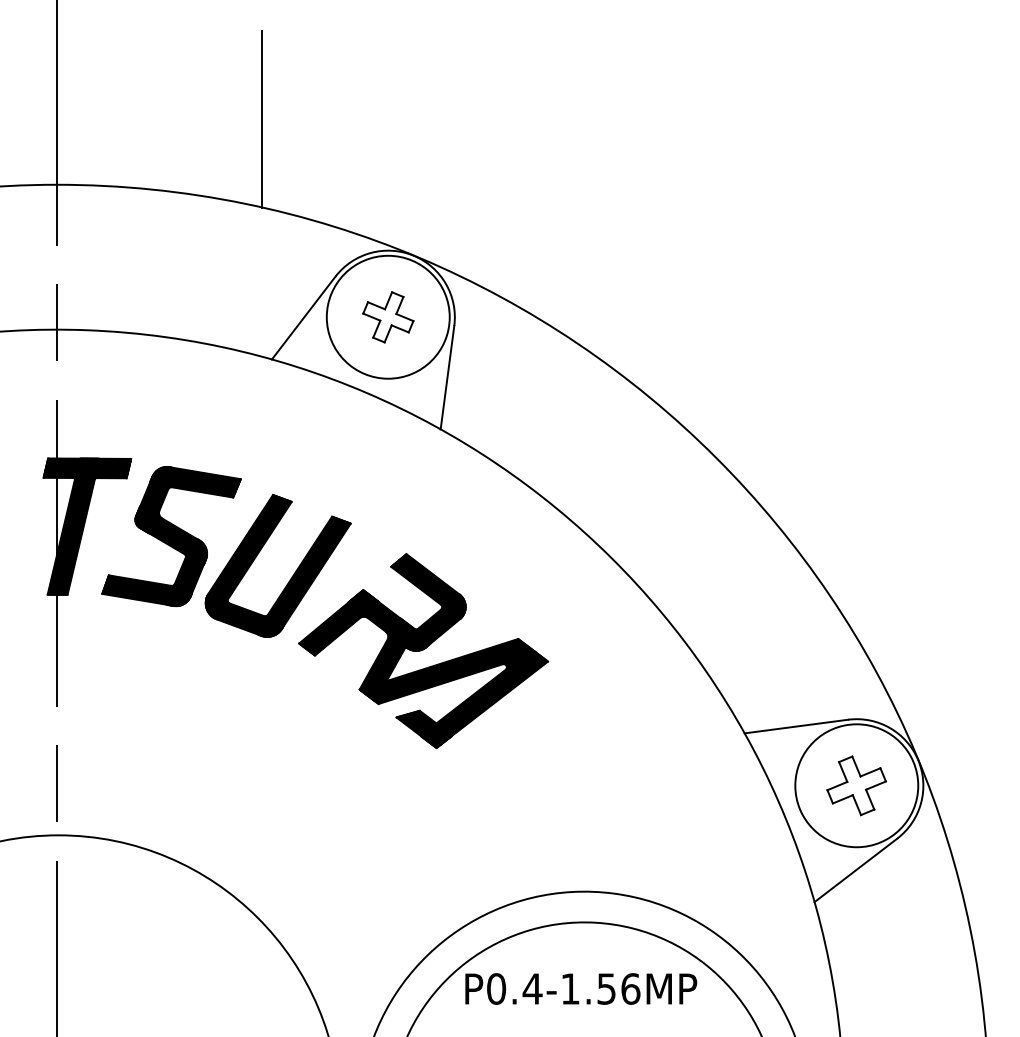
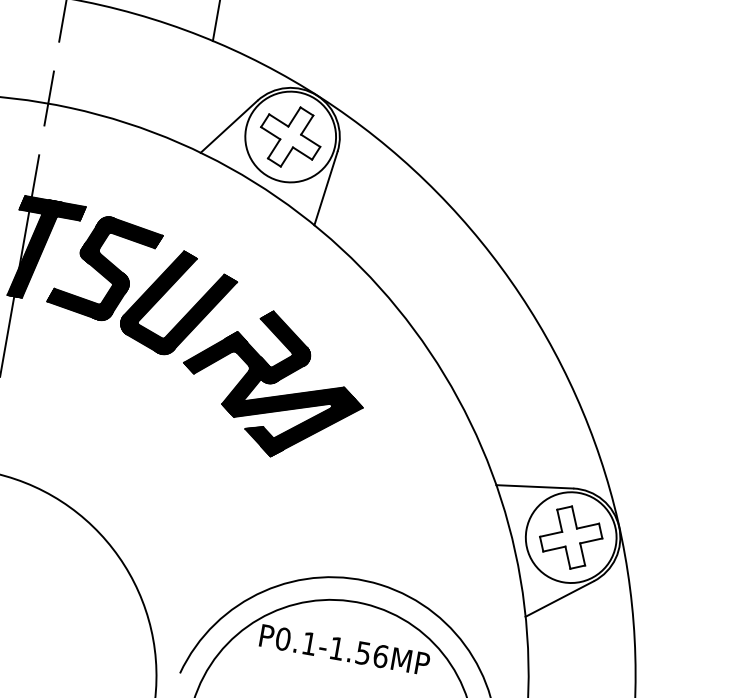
part: (388, 317) -> (290, 137), size x1.67
part: (856, 785) -> (571, 537), size x1.43
text: (532, 988) -> (309, 643), P0.4-1.56MP -> P0.1-1.56MP

